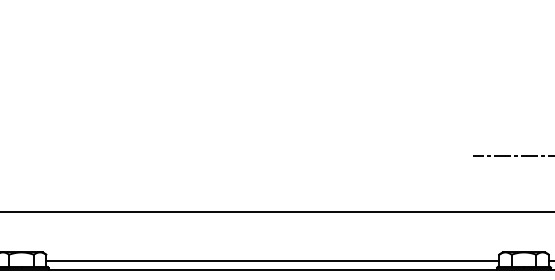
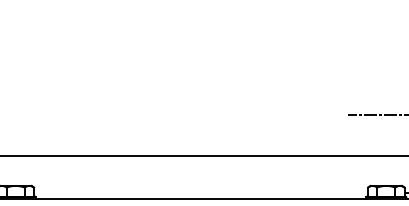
line: (272, 261) -> (200, 192), removed

